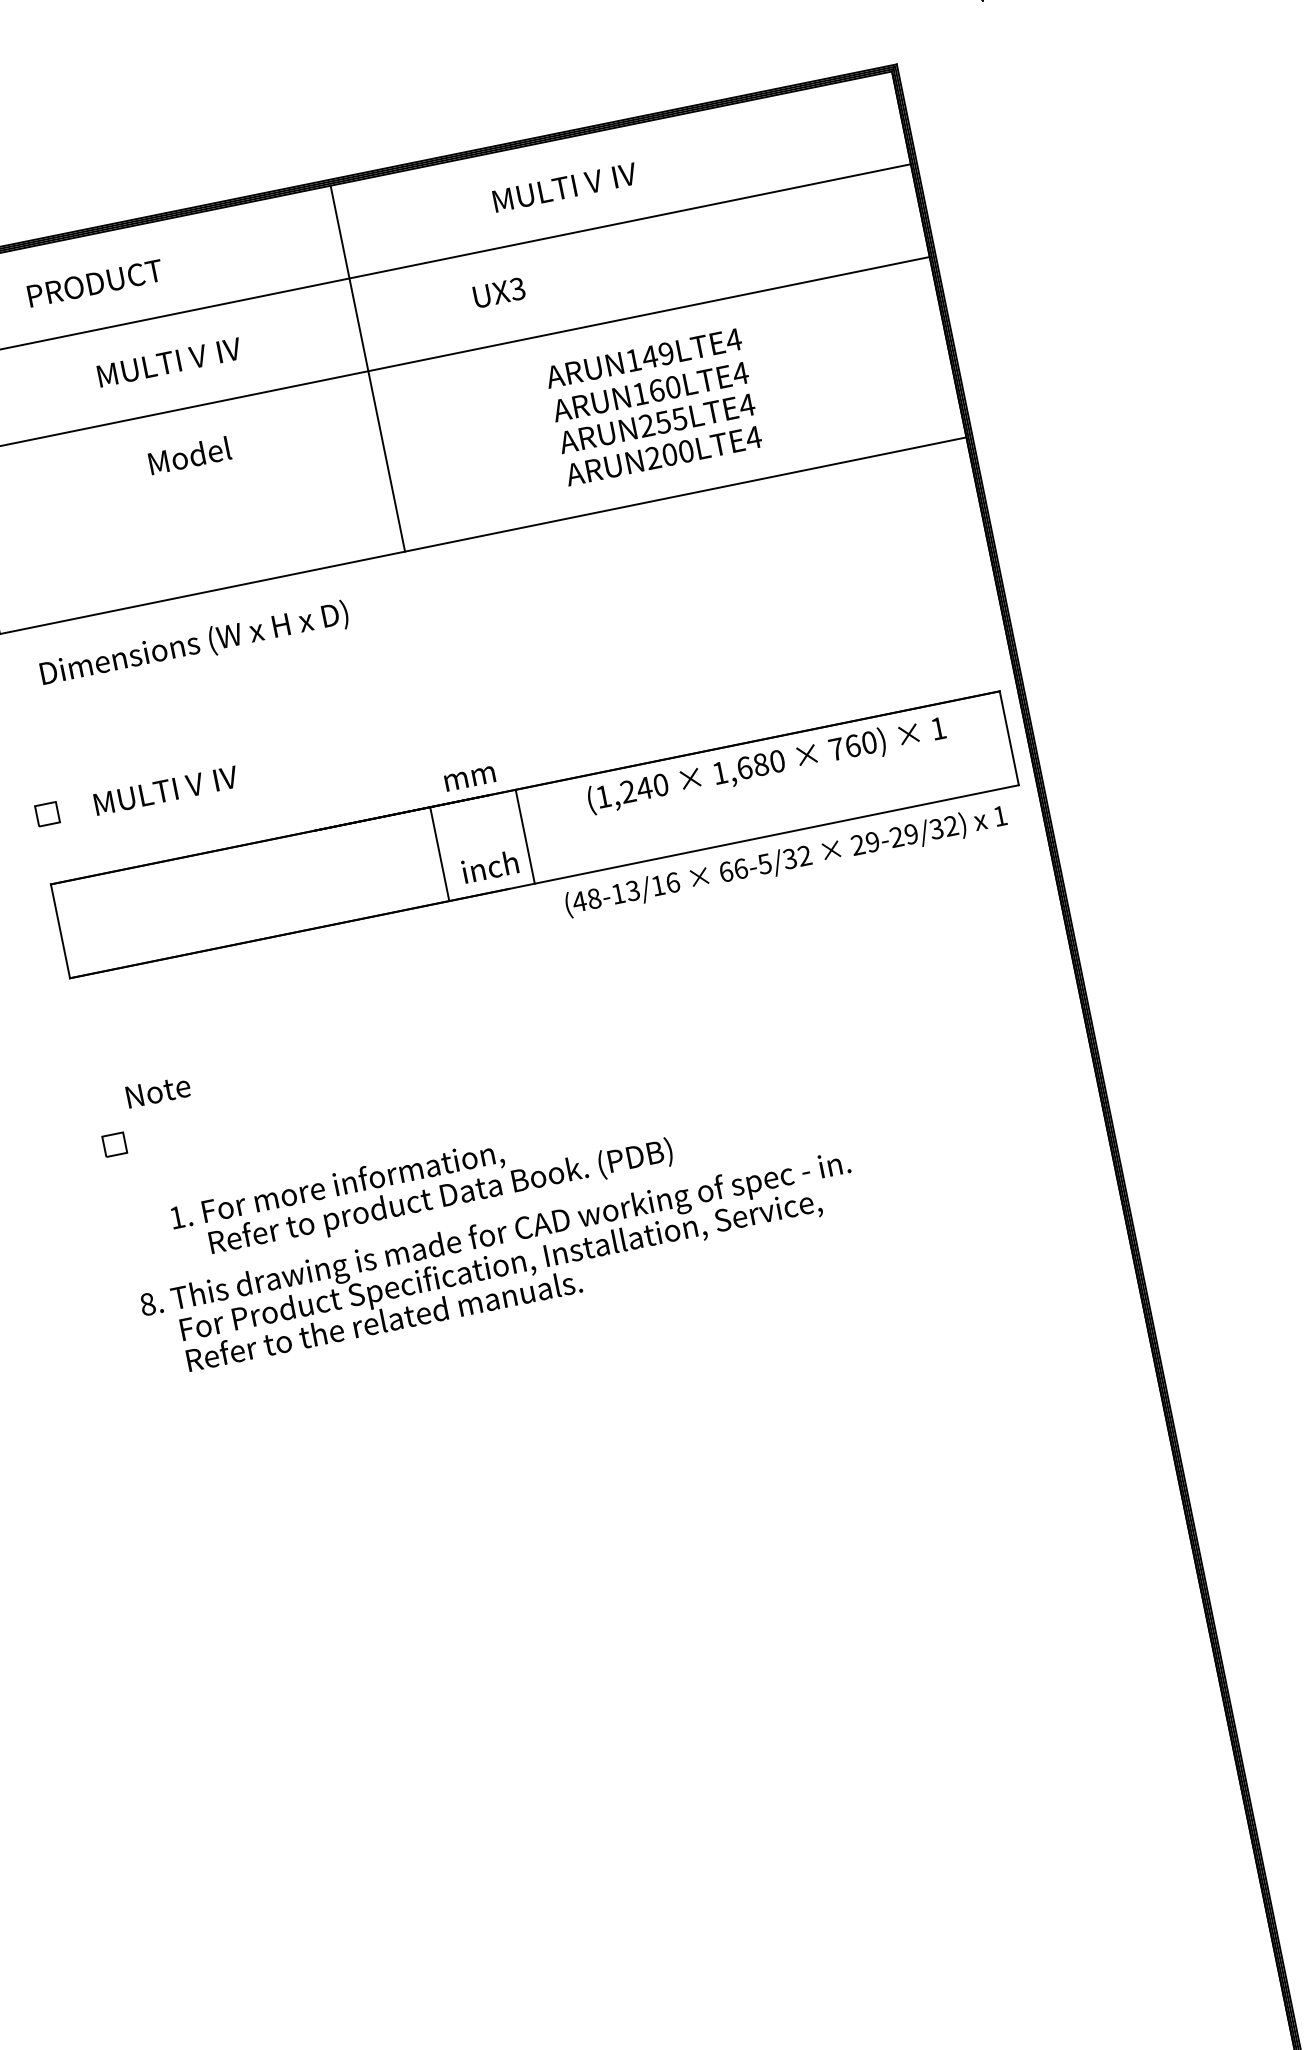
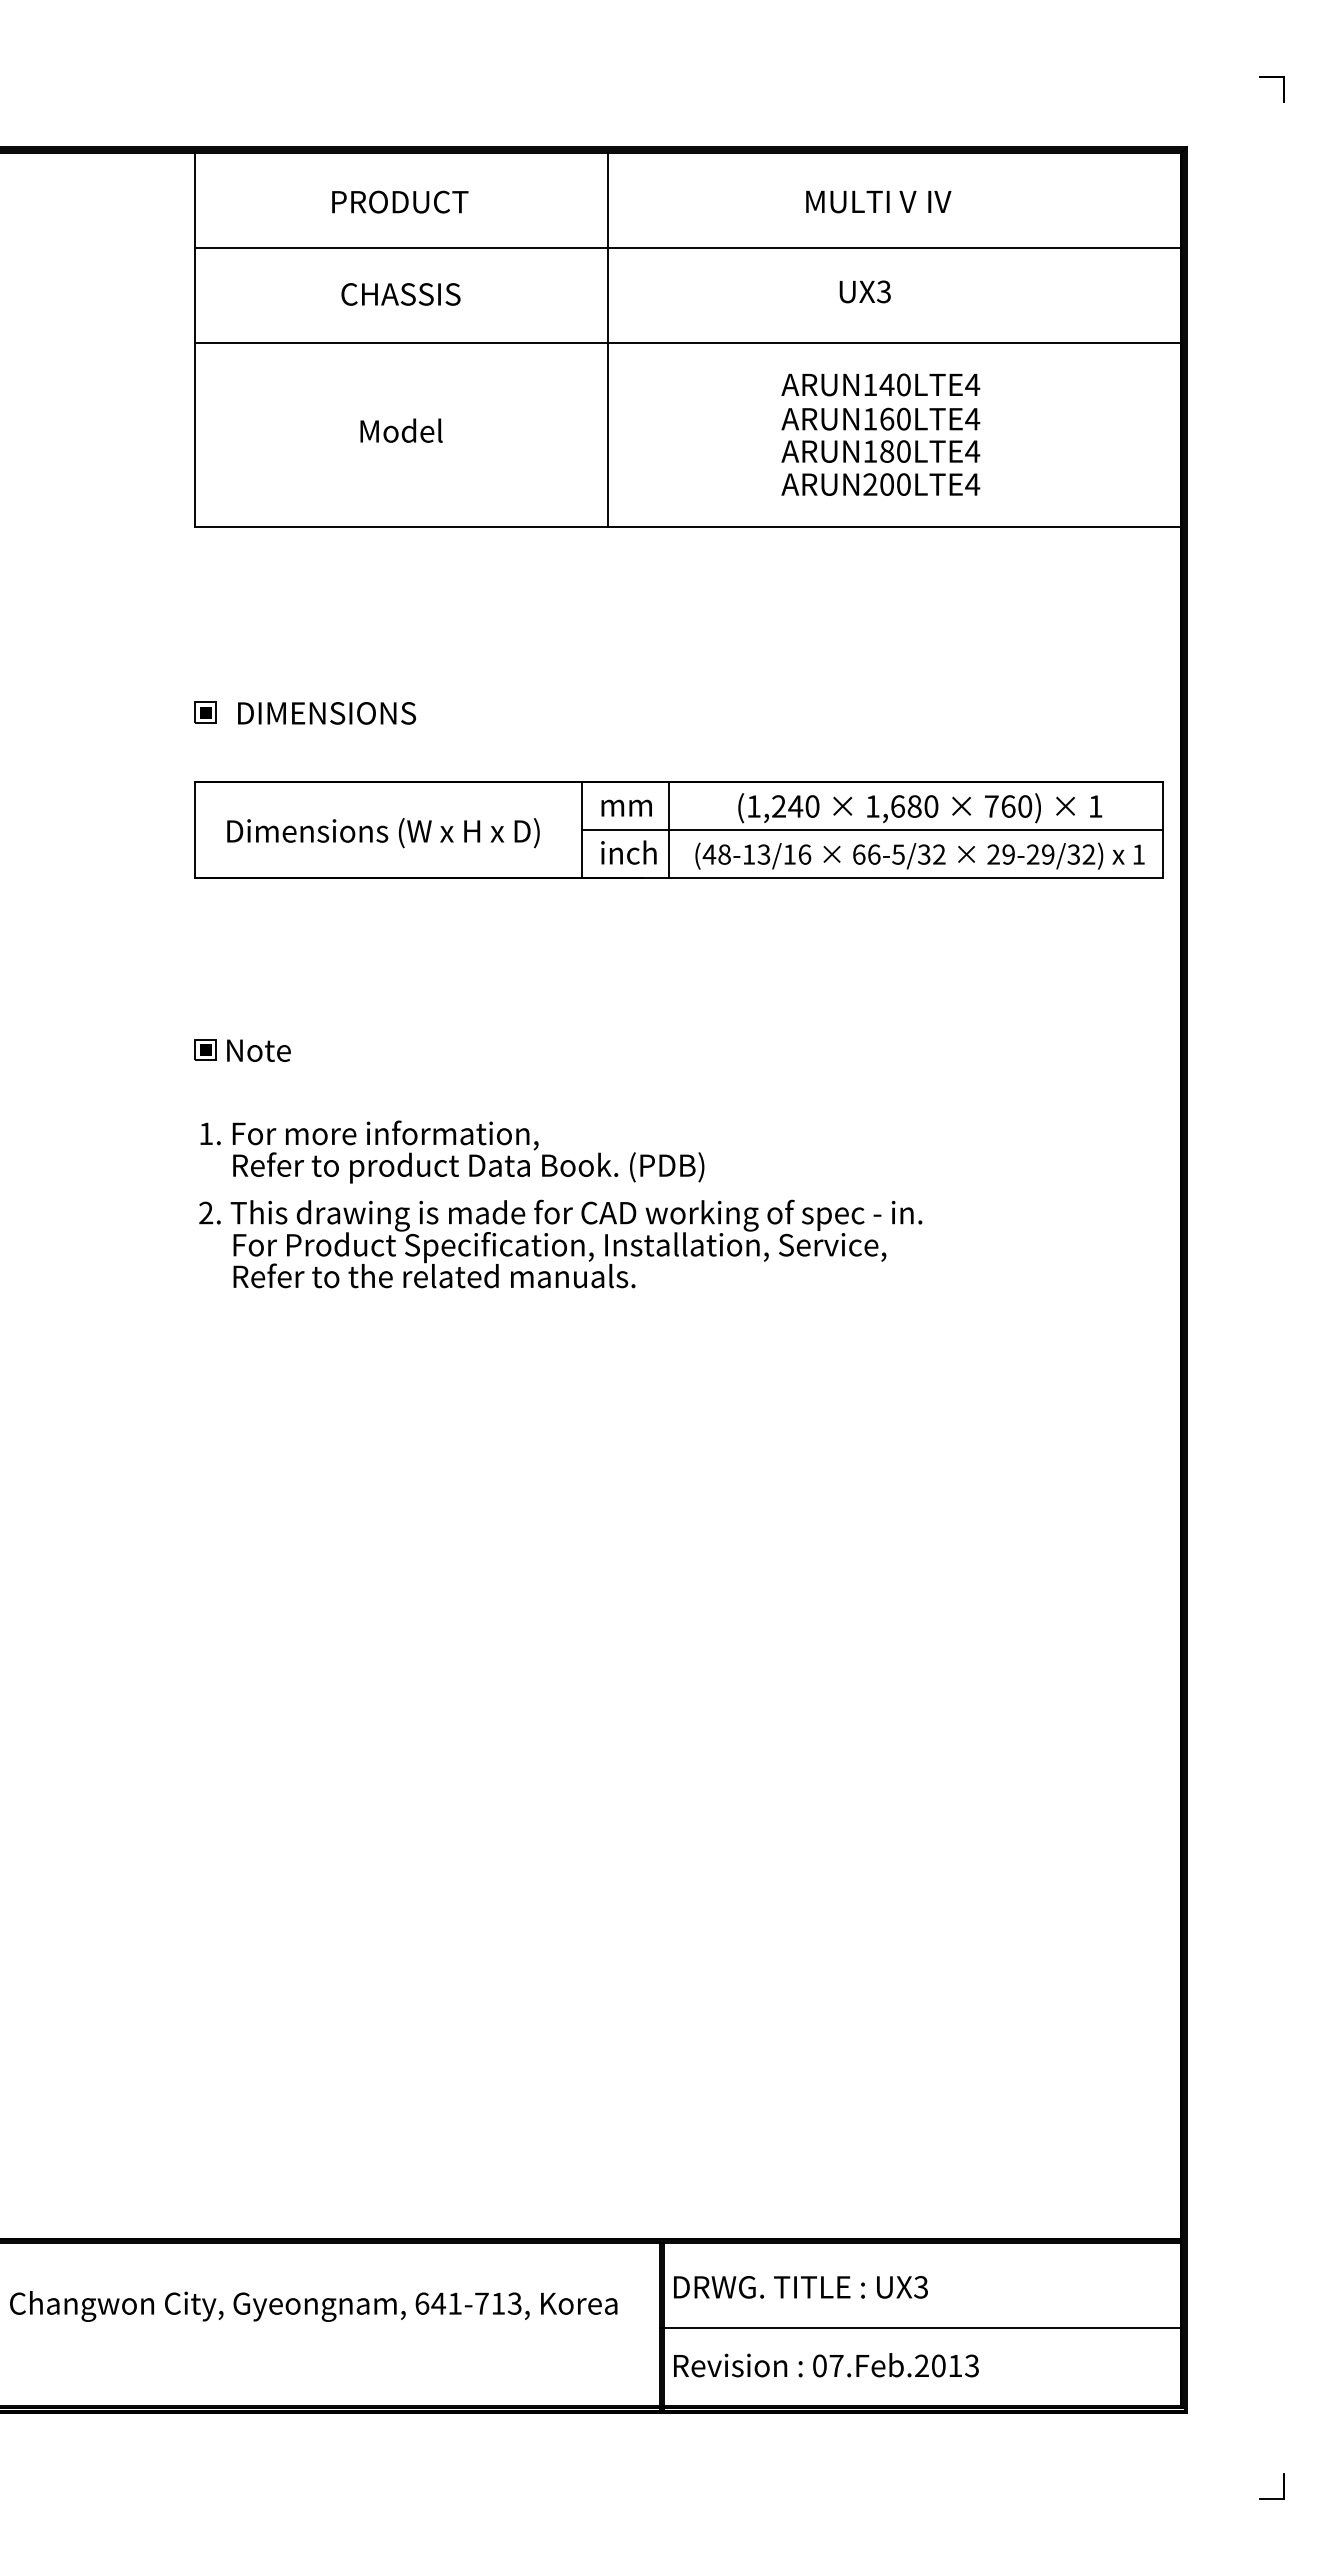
text: (564, 187) -> (878, 201), moved
text: (95, 282) -> (400, 201), moved
text: (498, 292) -> (864, 291), moved
text: (665, 353) -> (903, 384), ARUN149LTE4 -> ARUN140LTE4
text: (168, 362) -> (414, 294), MULTI V Ⅳ -> CHASSIS
text: (662, 422) -> (886, 451), ARUN255LTE4 -> ARUN180LTE4
text: (189, 455) -> (401, 430), moved
text: (194, 645) -> (383, 833), moved
text: (469, 778) -> (626, 807), moved
text: (167, 790) -> (327, 713), MULTI V Ⅳ -> DIMENSIONS
line: (724, 796) -> (872, 830), added
fill: (47, 813) -> (205, 712), added
text: (785, 860) -> (919, 855), moved
text: (157, 1091) -> (258, 1050), moved
fill: (114, 1144) -> (205, 1049), added
text: (422, 1185) -> (452, 1151), moved
text: (148, 1303) -> (206, 1212), 8. -> 2.

